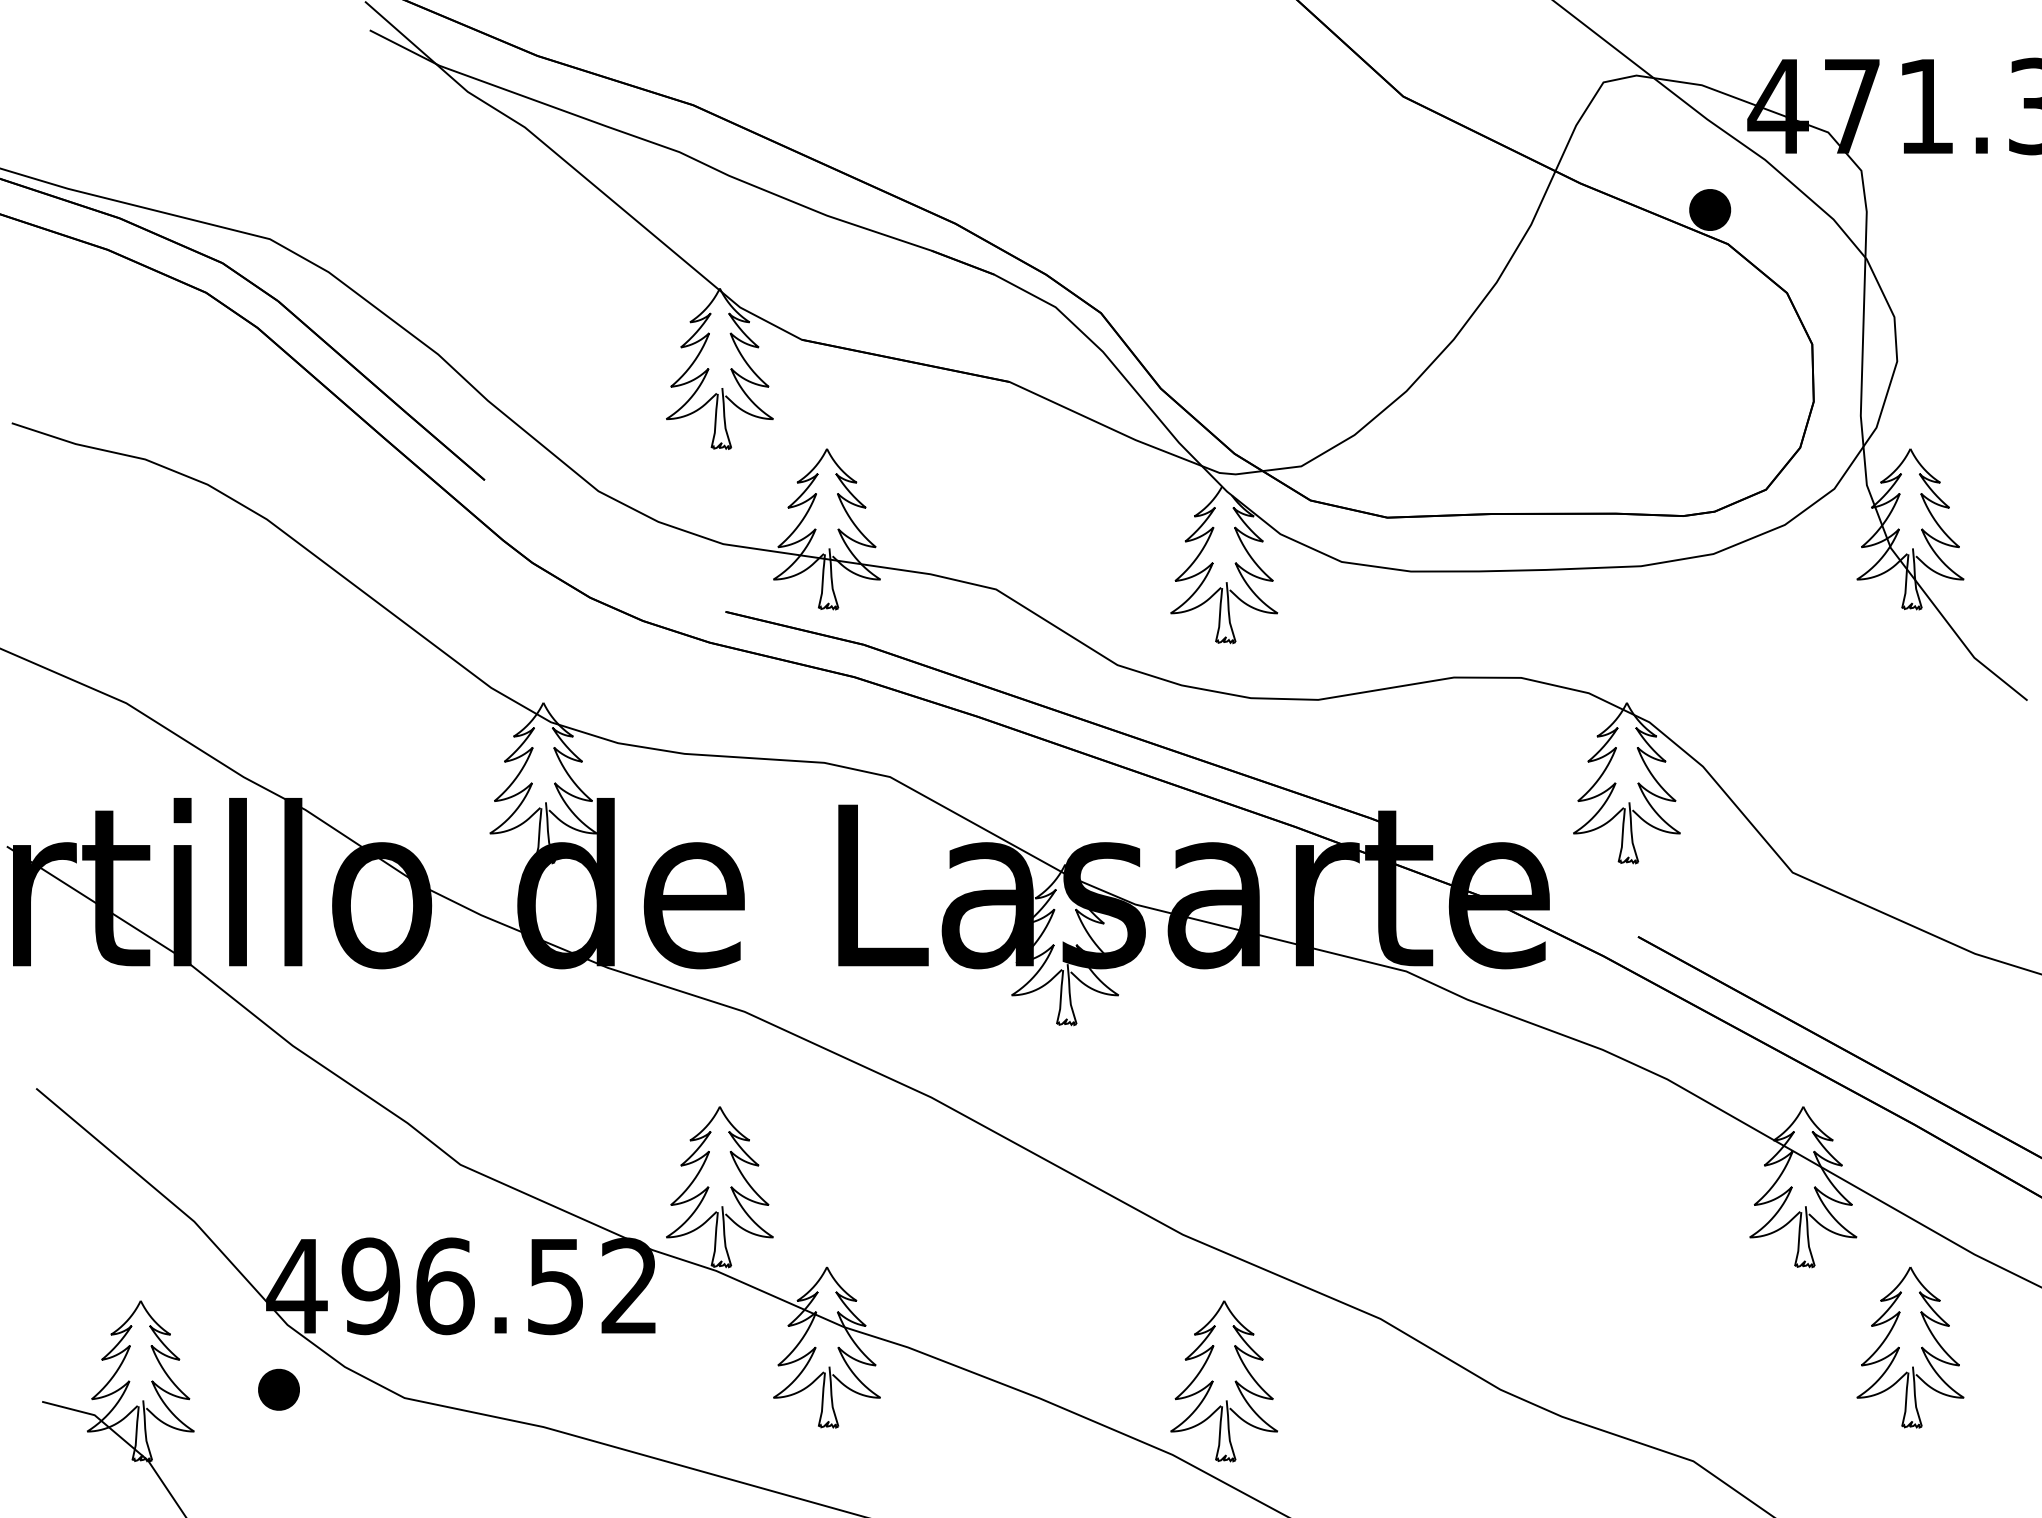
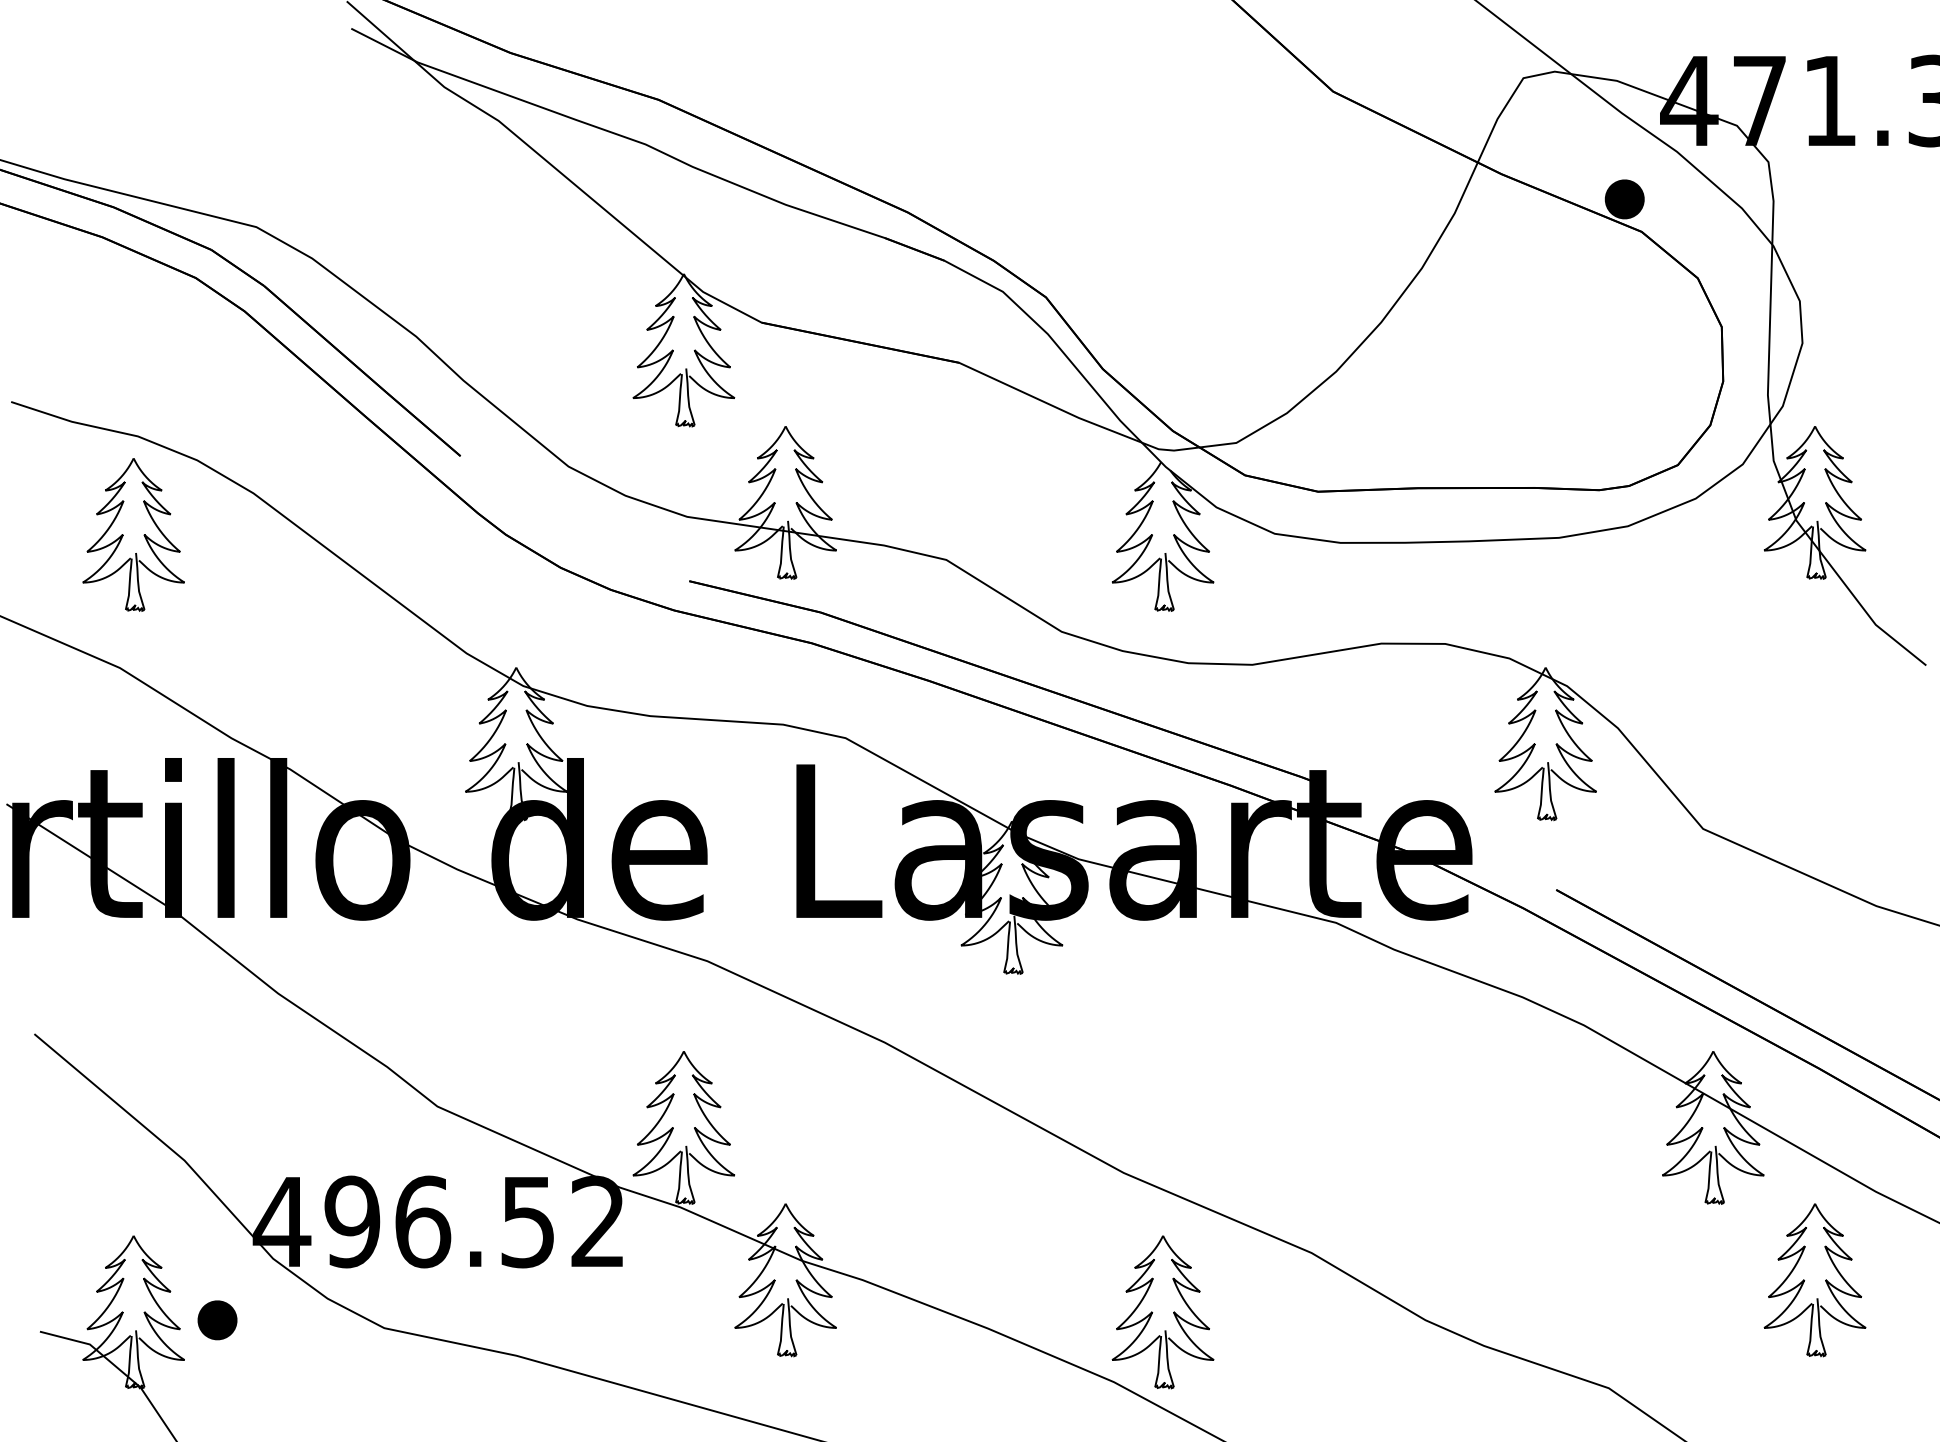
part: (130, 563) -> (123, 535), added
part: (278, 1389) -> (217, 1320), moved

